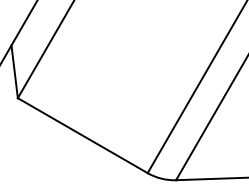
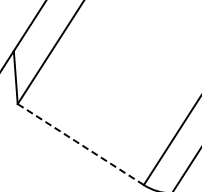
line: (82, 135) -> (80, 144), solid -> dashed

